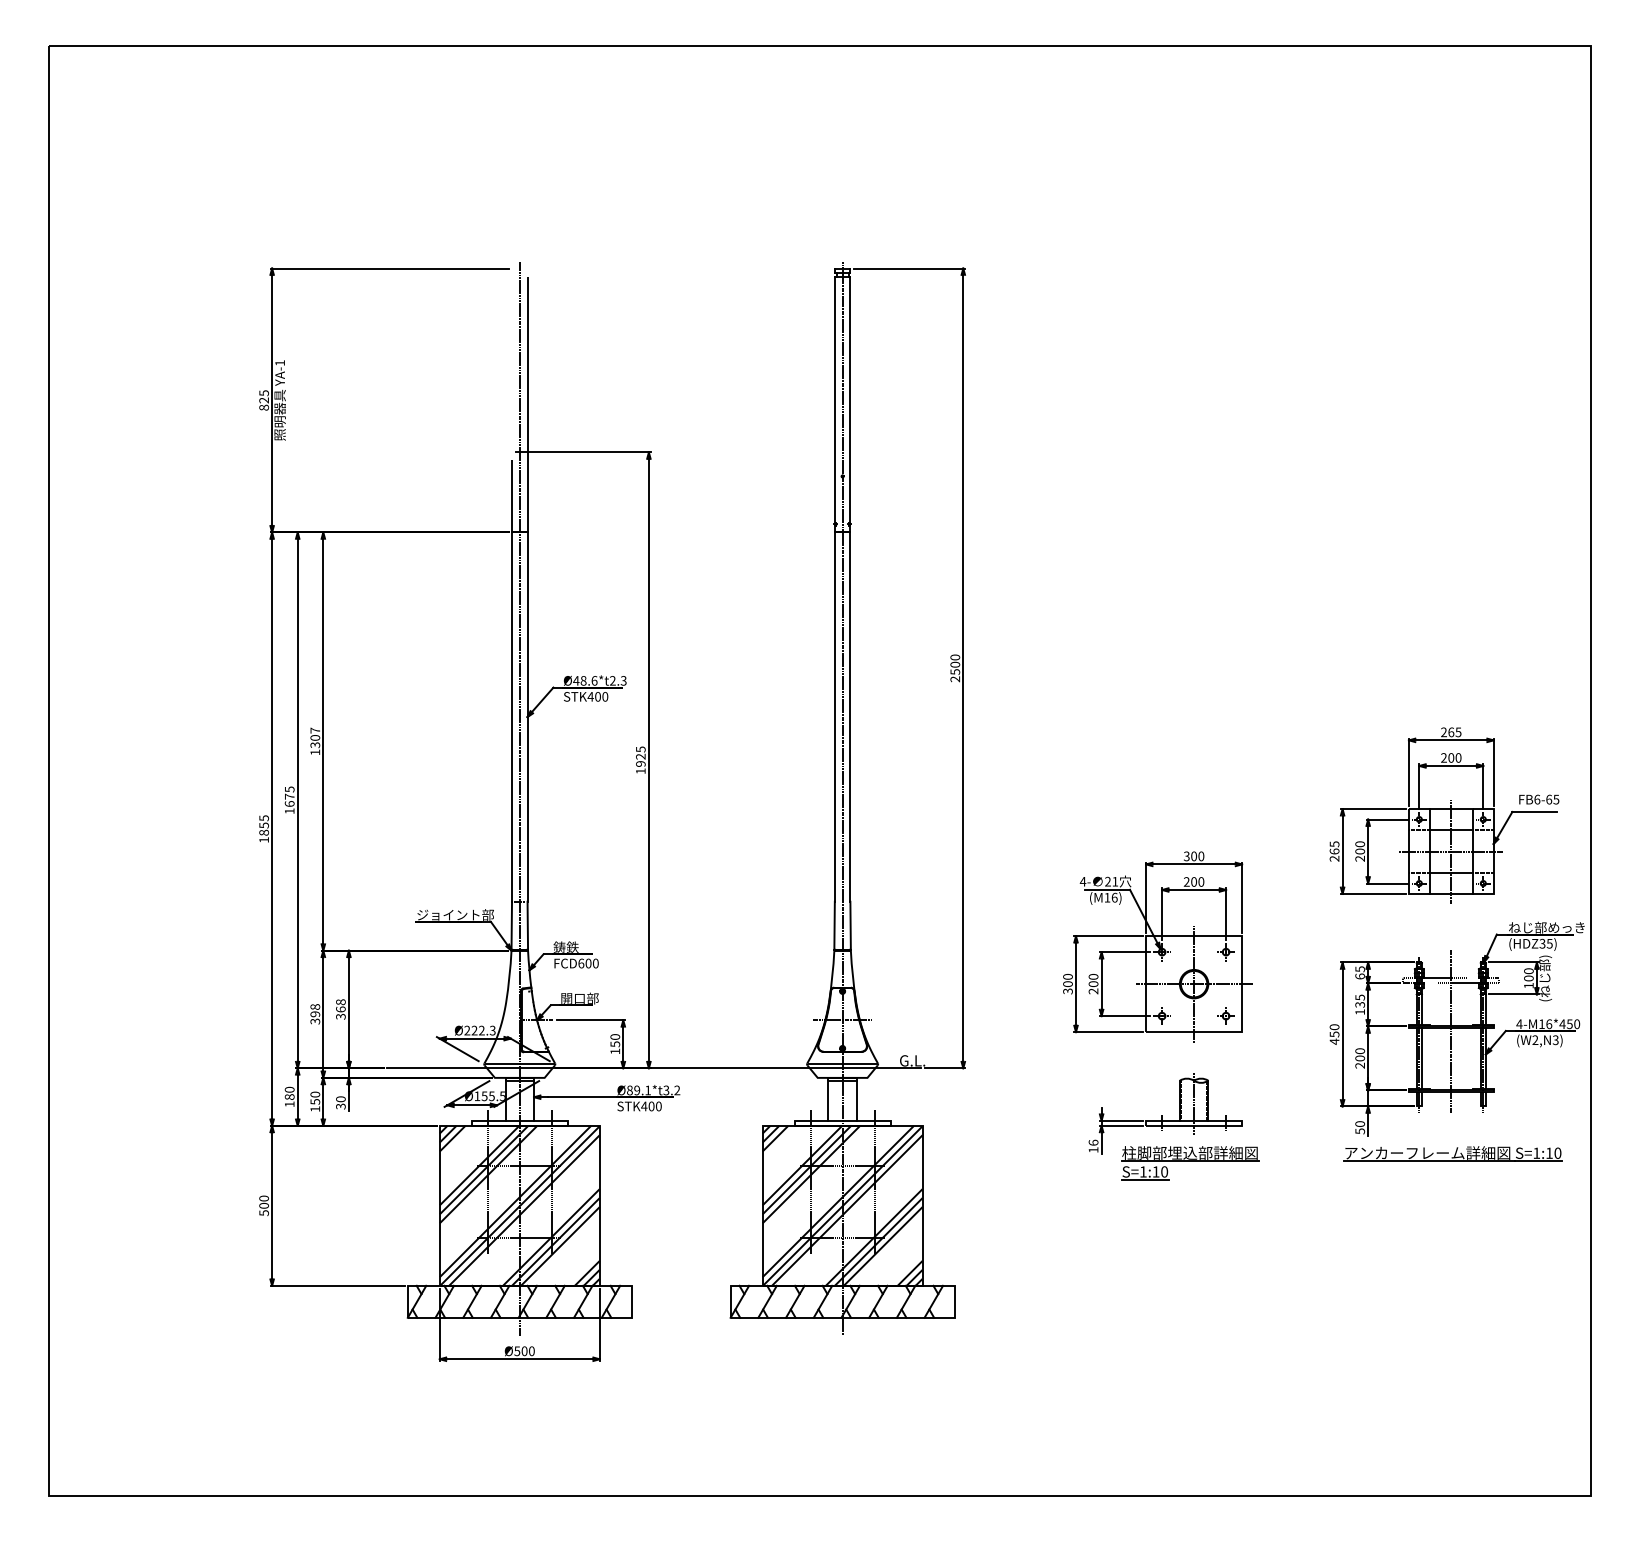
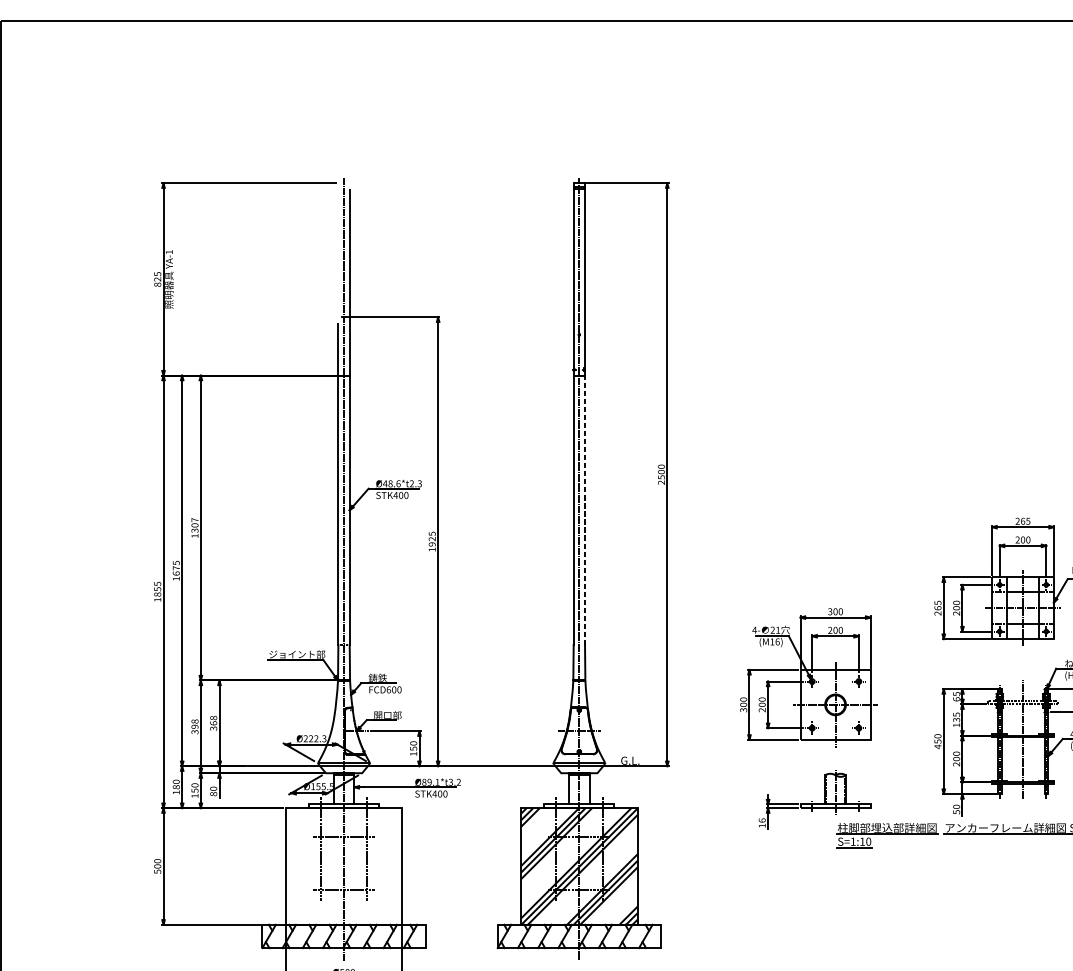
line: (850, 717) -> (585, 510), solid -> dashed
text: (340, 1106) -> (213, 794), 30 -> 80
part: (1190, 1163) -> (887, 835), moved
hatch: (519, 1205) -> (343, 866), removed

